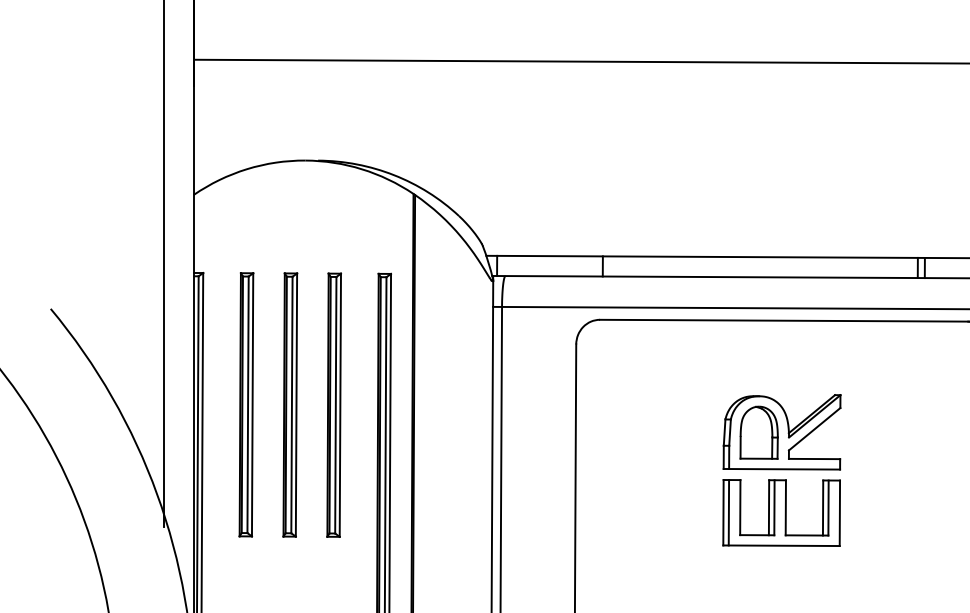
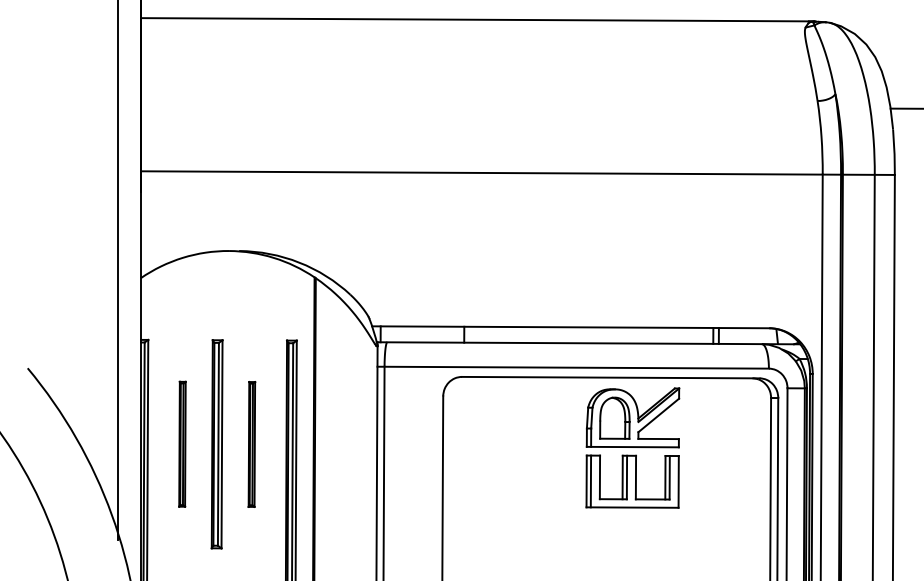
part: (246, 405) -> (182, 444), size x0.6
part: (333, 405) -> (251, 444), size x0.6
part: (781, 469) -> (632, 447), moved

